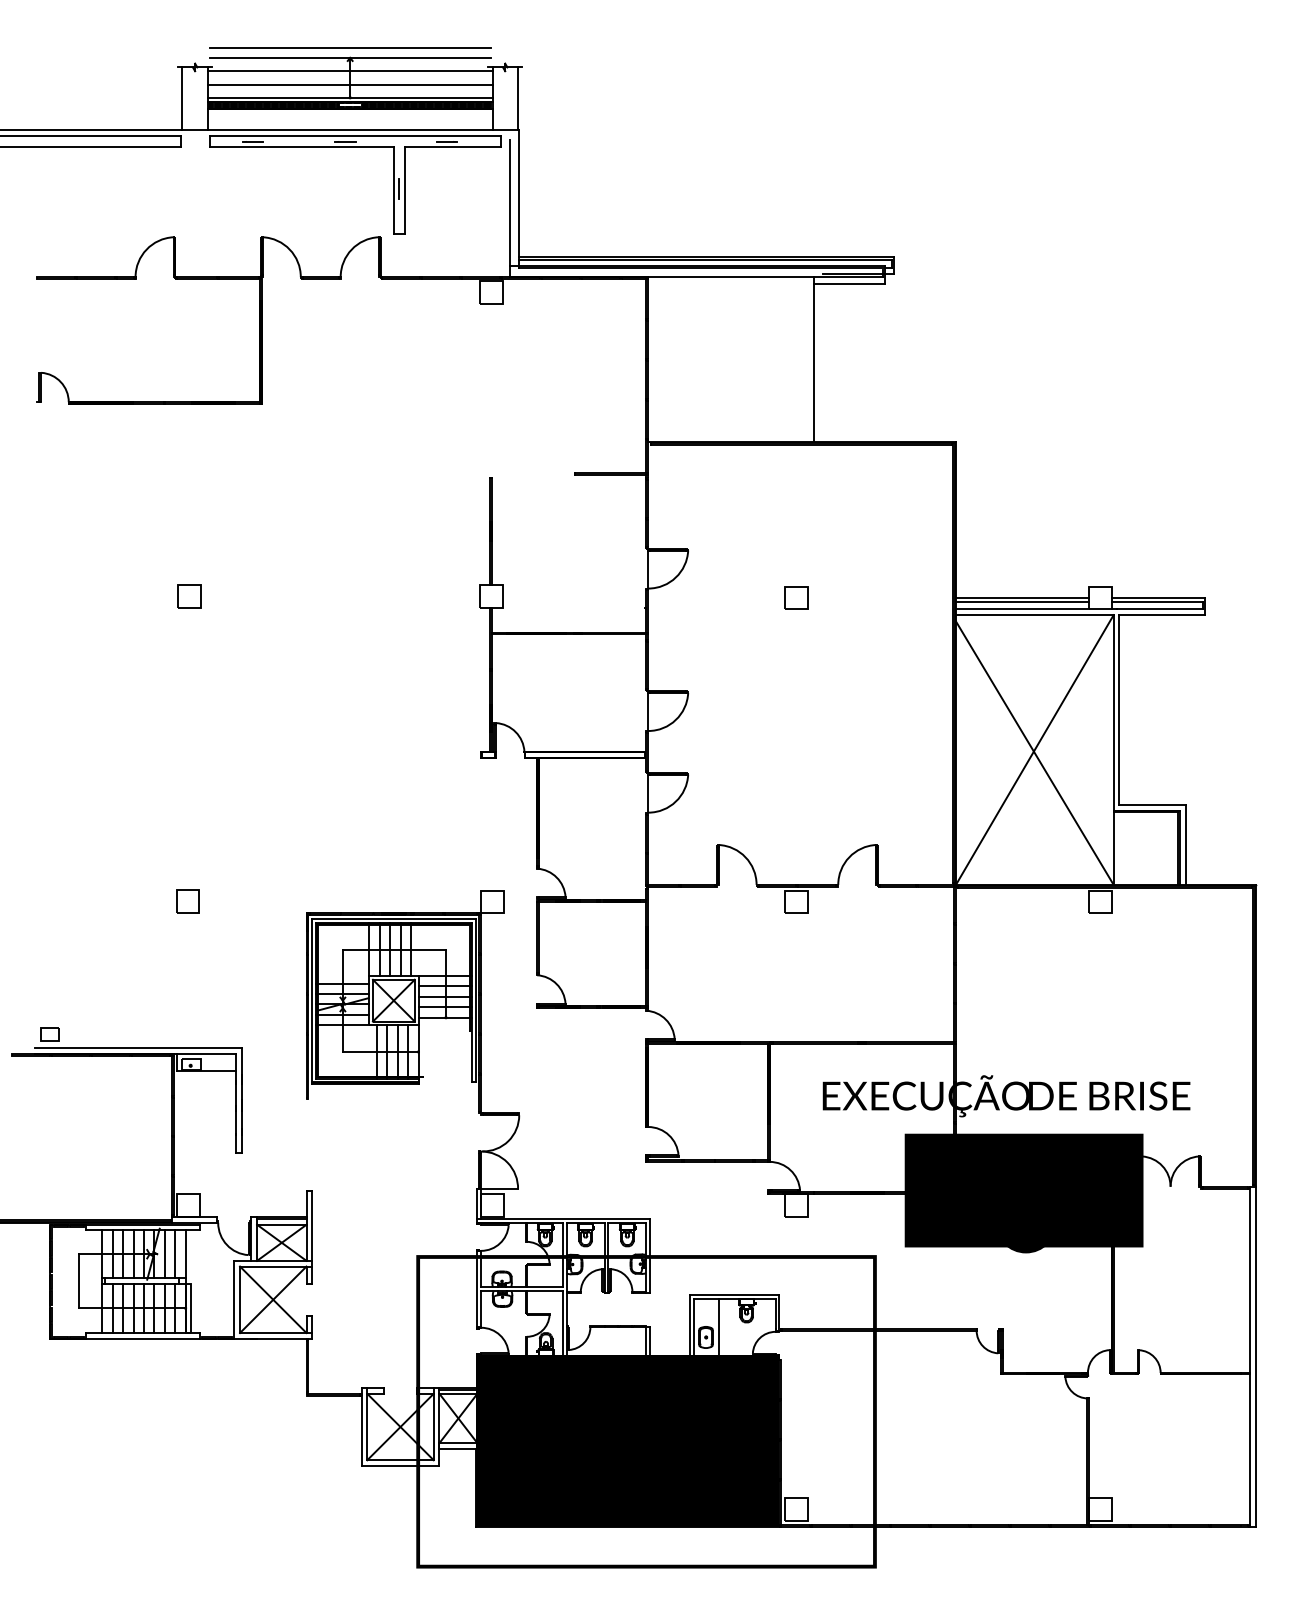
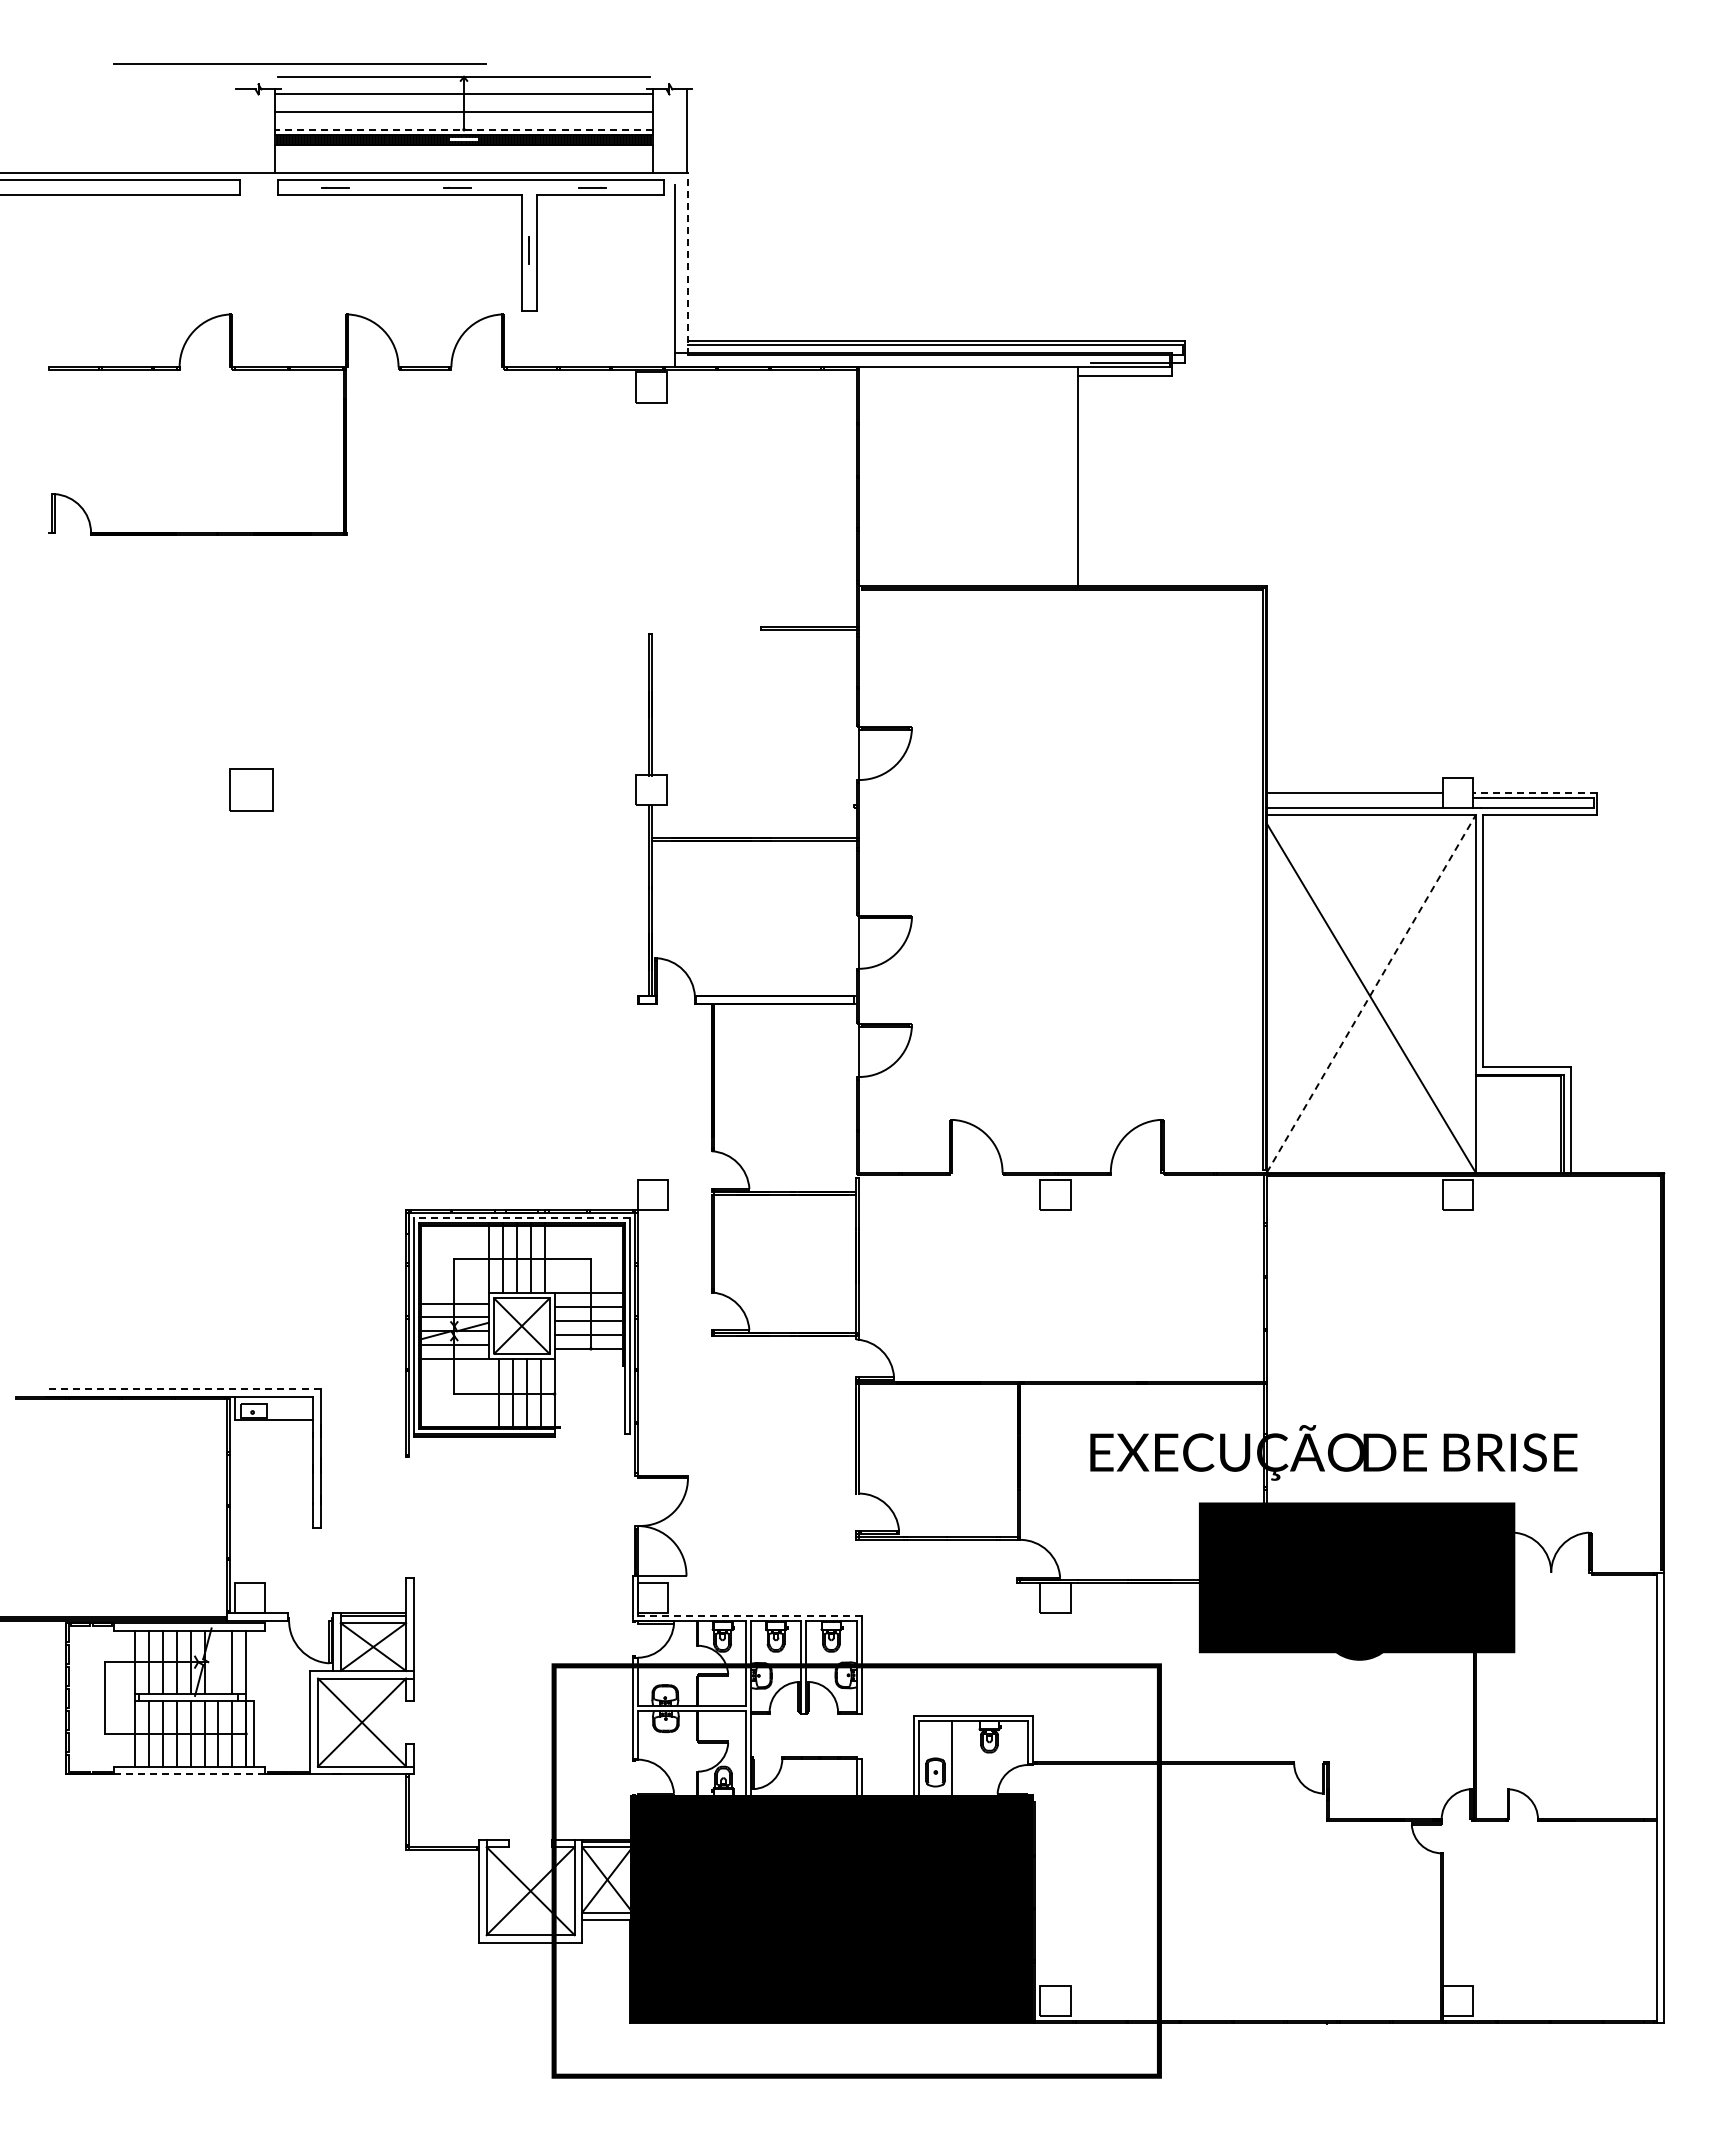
line: (349, 47) -> (299, 63), moved
line: (350, 97) -> (464, 129), solid -> dashed
line: (182, 98) -> (241, 130), removed
line: (518, 198) -> (687, 263), solid -> dashed
part: (189, 595) -> (251, 789), size x1.4
part: (796, 597) -> (1055, 792), removed
line: (1157, 597) -> (1534, 792), solid -> dashed
line: (1022, 601) -> (1354, 797), removed
line: (1034, 749) -> (1371, 993), solid -> dashed
part: (187, 901) -> (248, 1194), removed
line: (393, 918) -> (521, 1217), solid -> dashed
part: (49, 1034) -> (65, 1370), removed
line: (137, 1048) -> (182, 1389), solid -> dashed
line: (564, 1219) -> (747, 1615), solid -> dashed
line: (164, 1253) -> (218, 1661), removed
line: (143, 1338) -> (189, 1774), solid -> dashed

